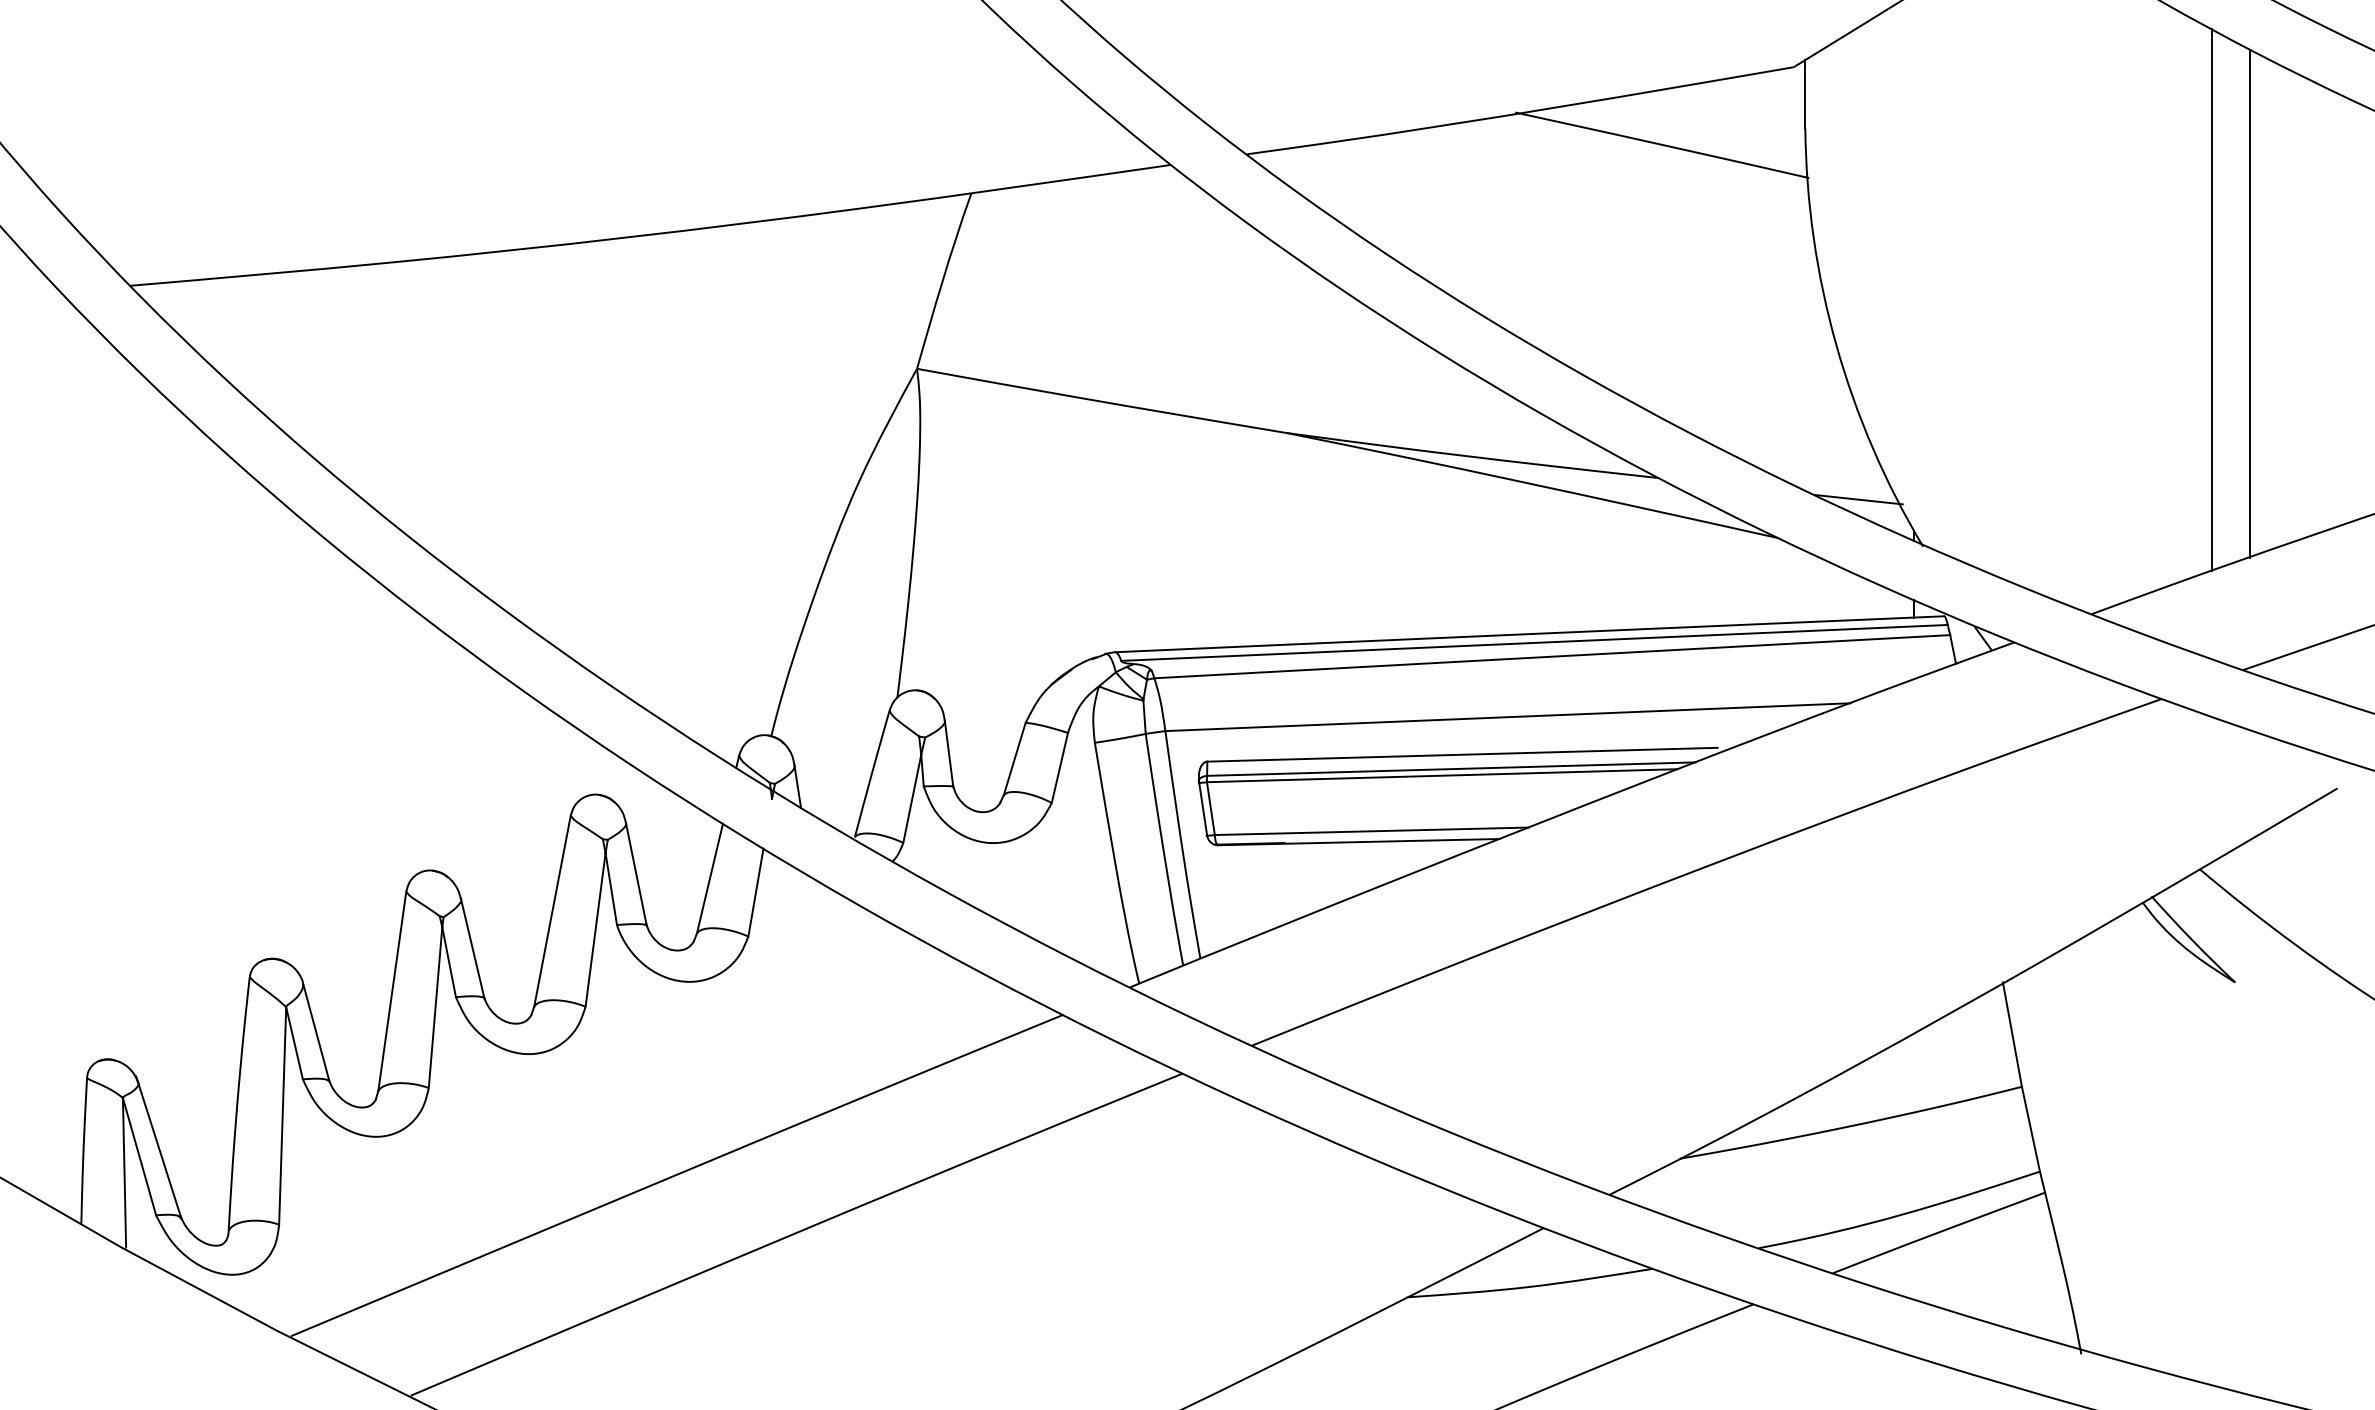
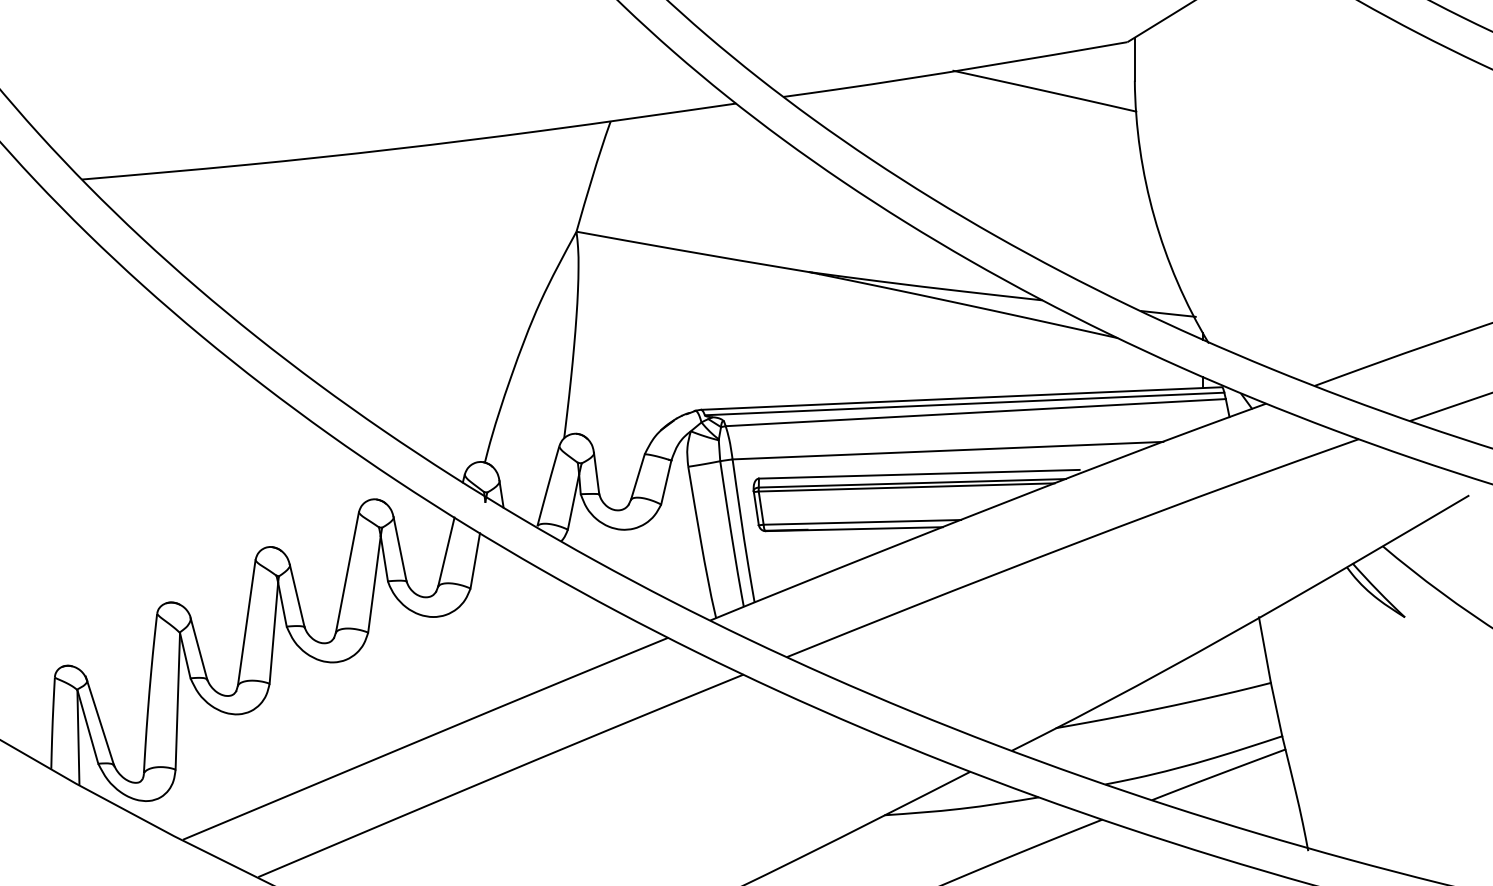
line: (2212, 300) -> (1390, 188), removed
line: (2250, 303) -> (1414, 190), removed

